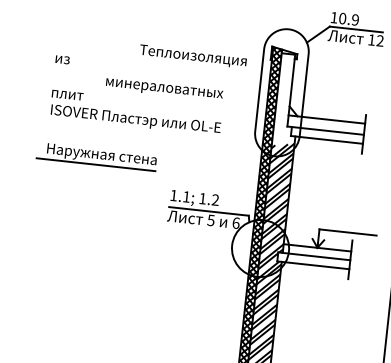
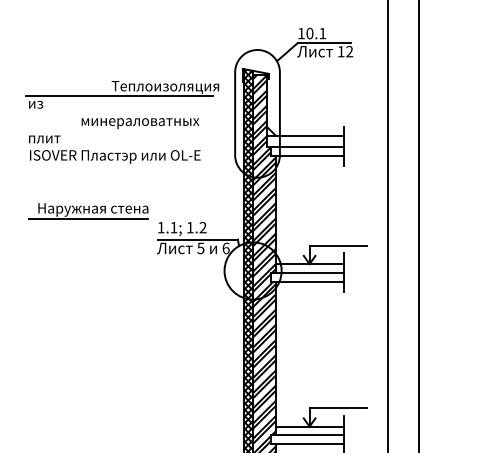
text: (355, 19) -> (322, 33), 10.9 -> 10.1
line: (145, 60) -> (118, 96), added
hatch: (288, 100) -> (264, 120), added
part: (96, 156) -> (88, 211), moved

